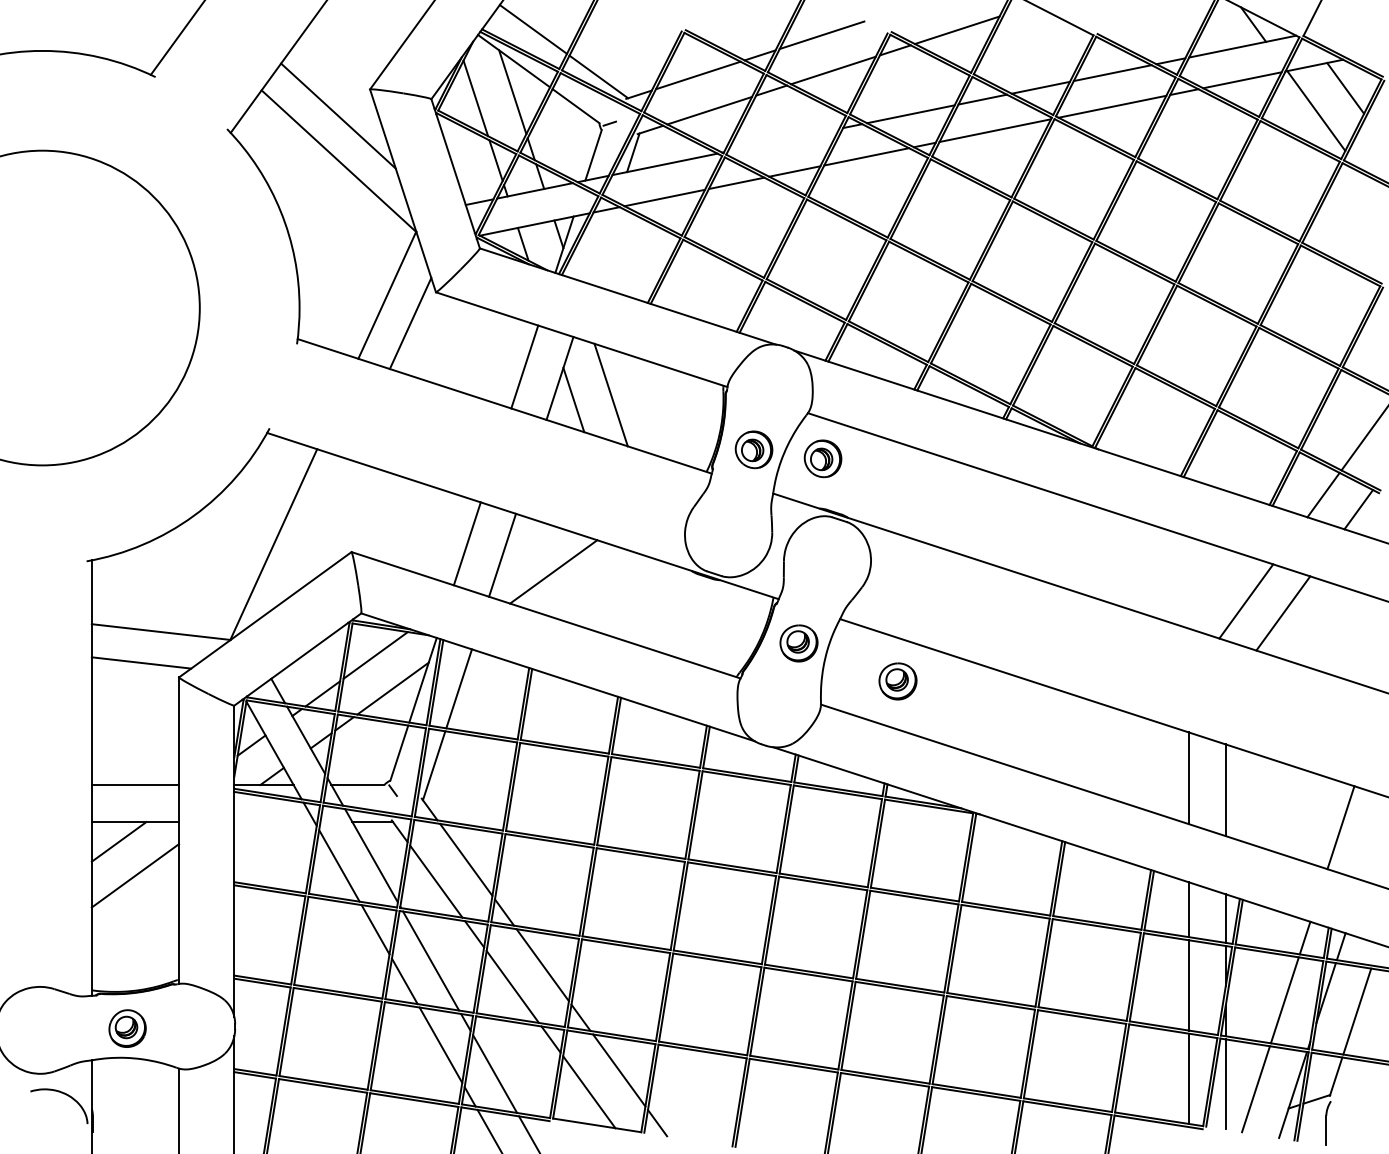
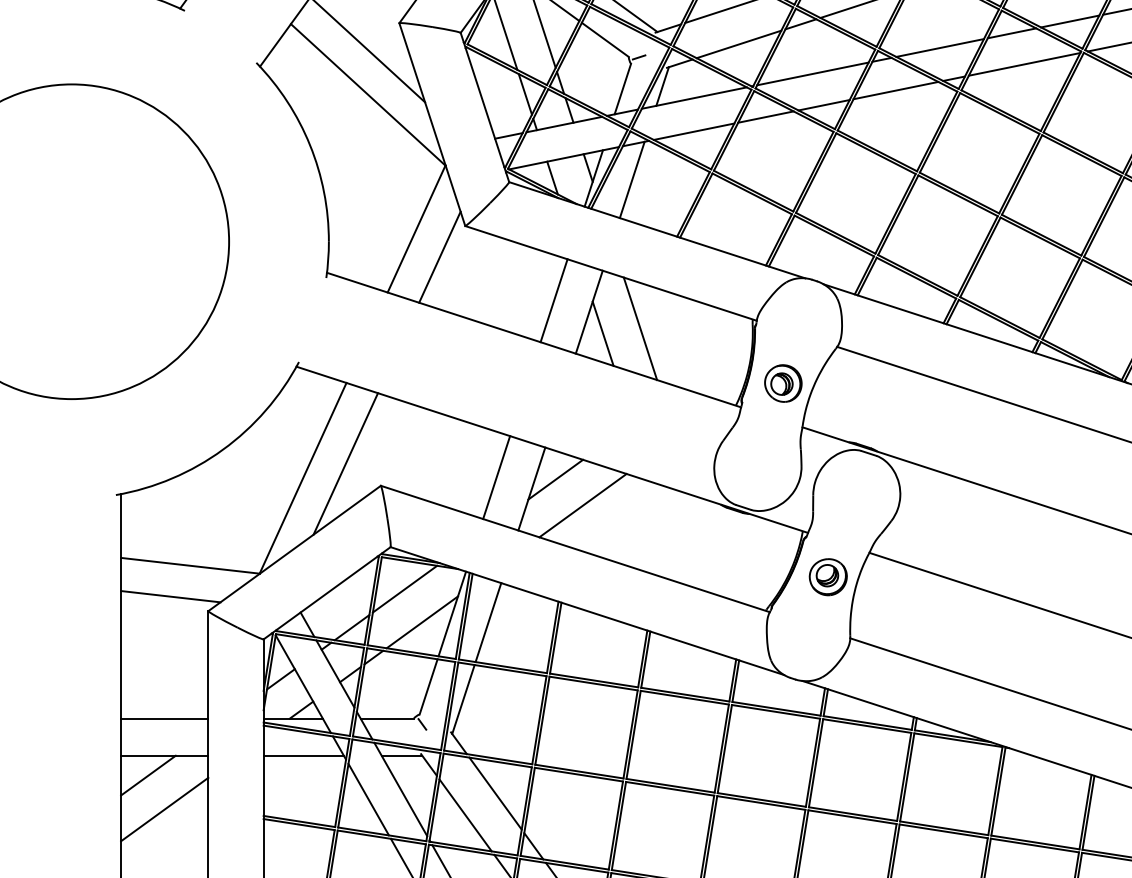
line: (783, 139) -> (812, 73), added
line: (602, 246) -> (631, 180), added
part: (822, 458) -> (851, 392), removed
line: (316, 529) -> (345, 463), added
line: (526, 545) -> (555, 479), added
part: (897, 681) -> (926, 615), removed
line: (274, 822) -> (303, 756), added

